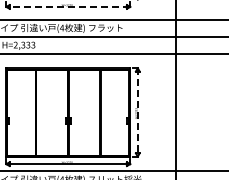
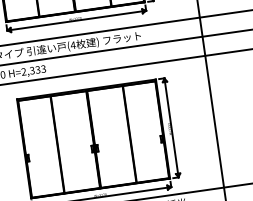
line: (68, 6) -> (76, 20), dashed -> solid
line: (137, 112) -> (171, 128), dashed -> solid

